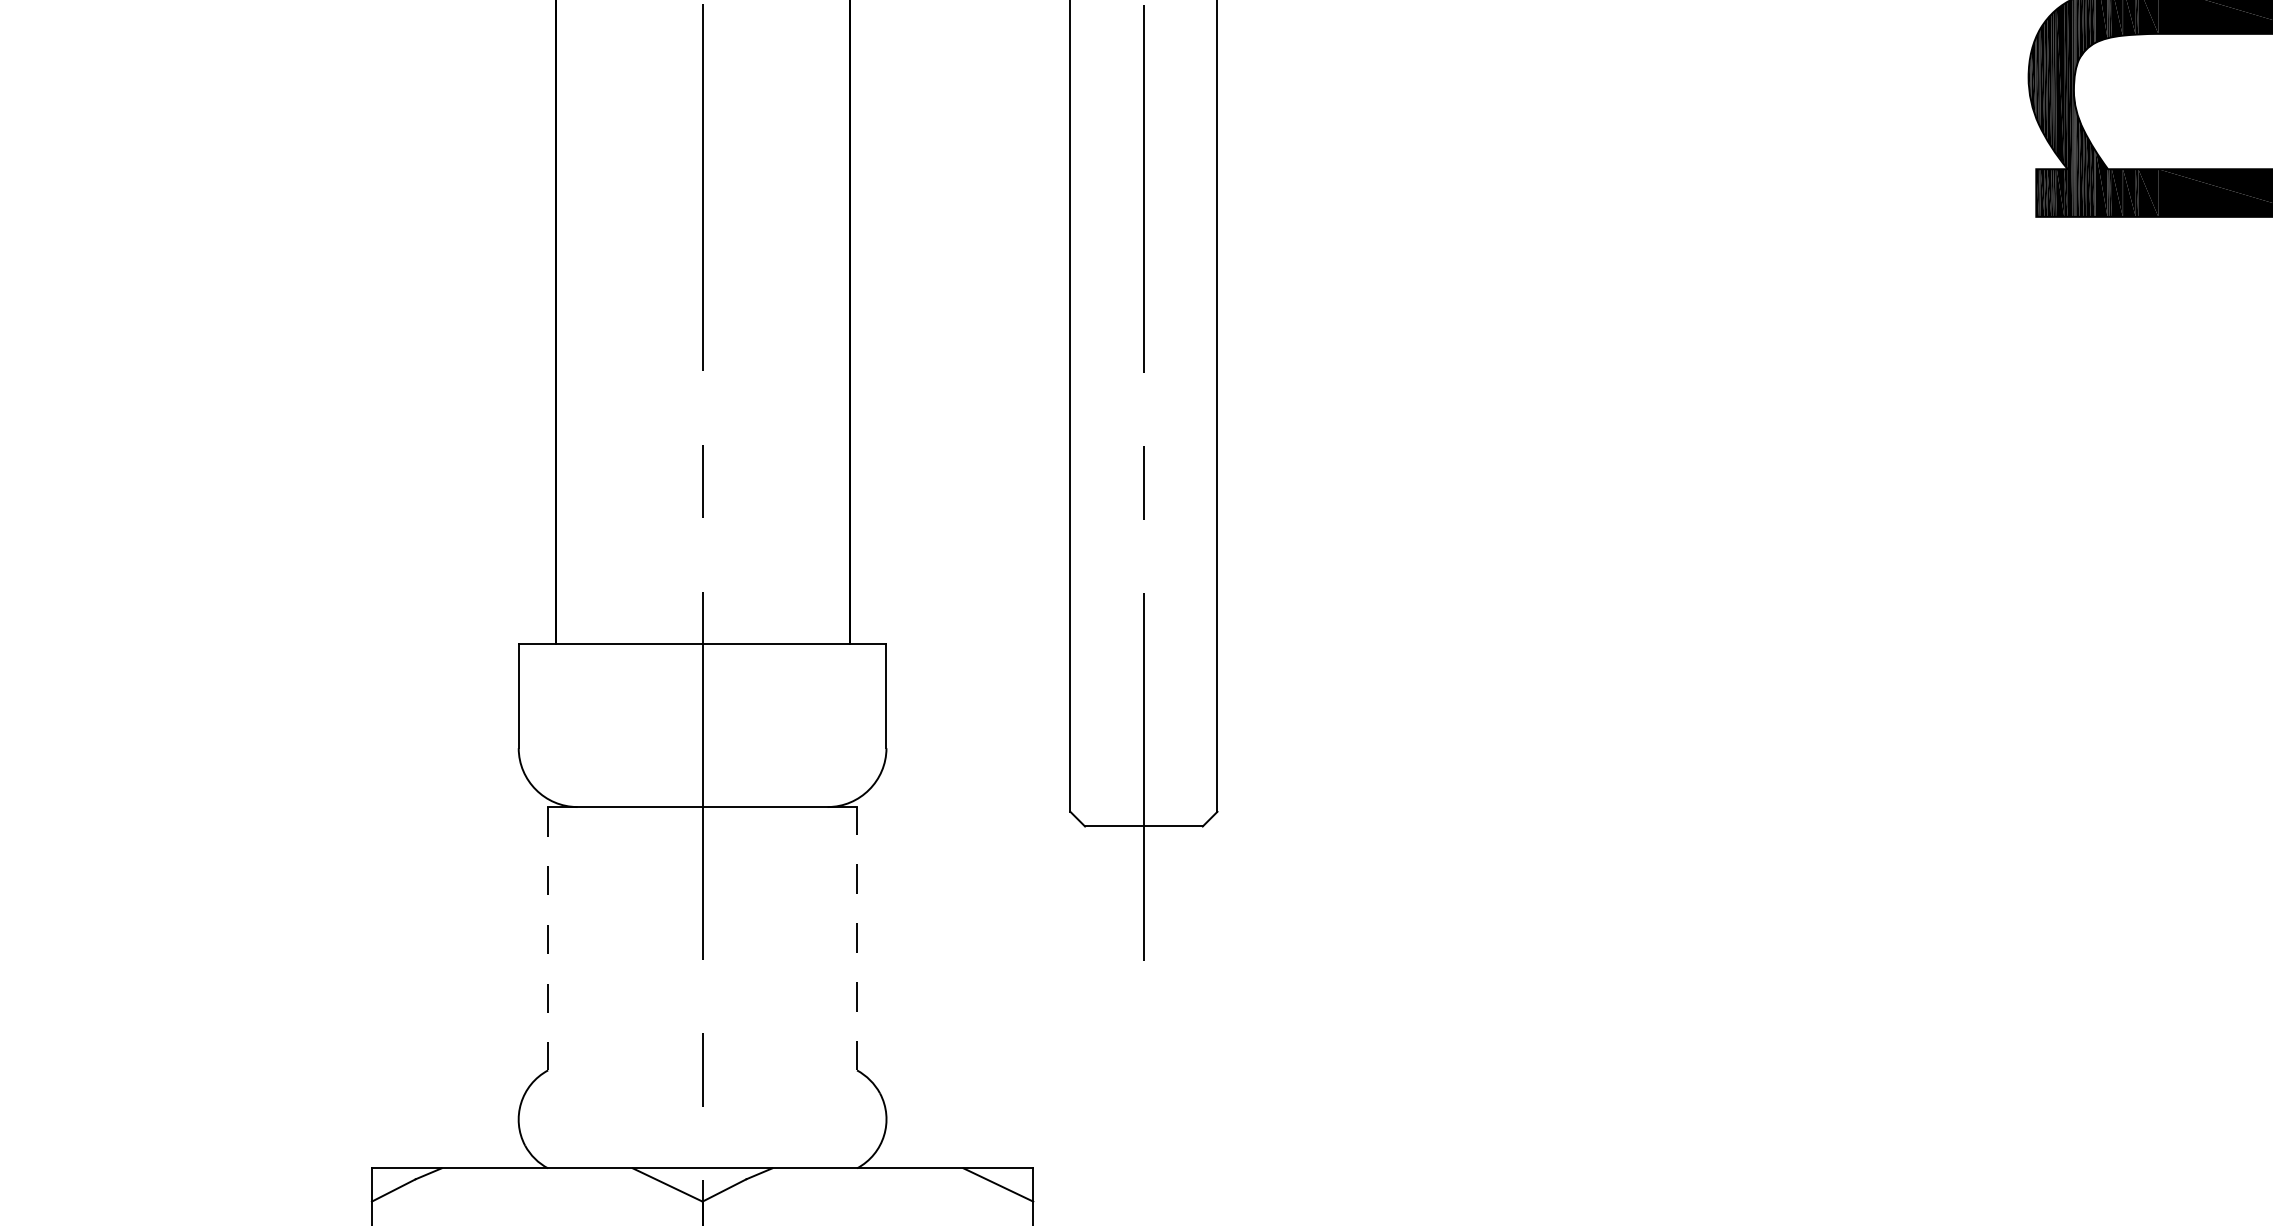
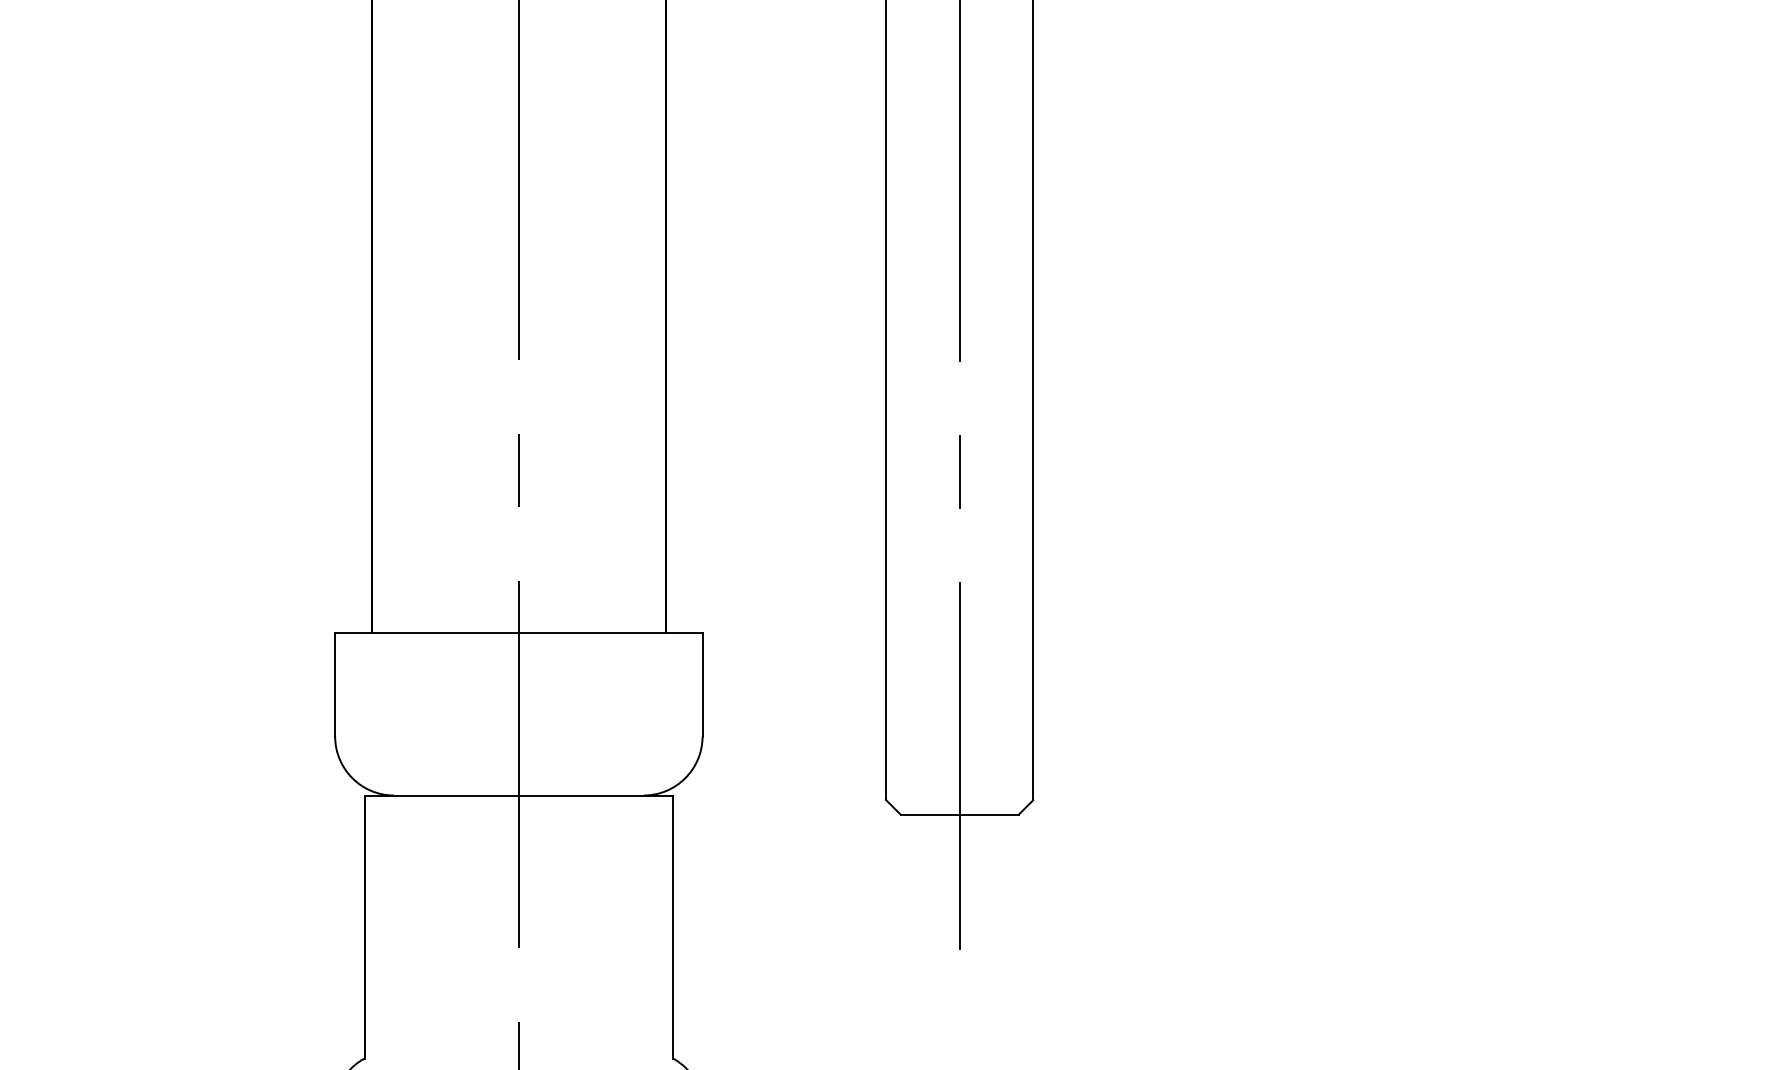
line: (548, 938) -> (364, 926), dashed -> solid
line: (857, 938) -> (673, 926), dashed -> solid

